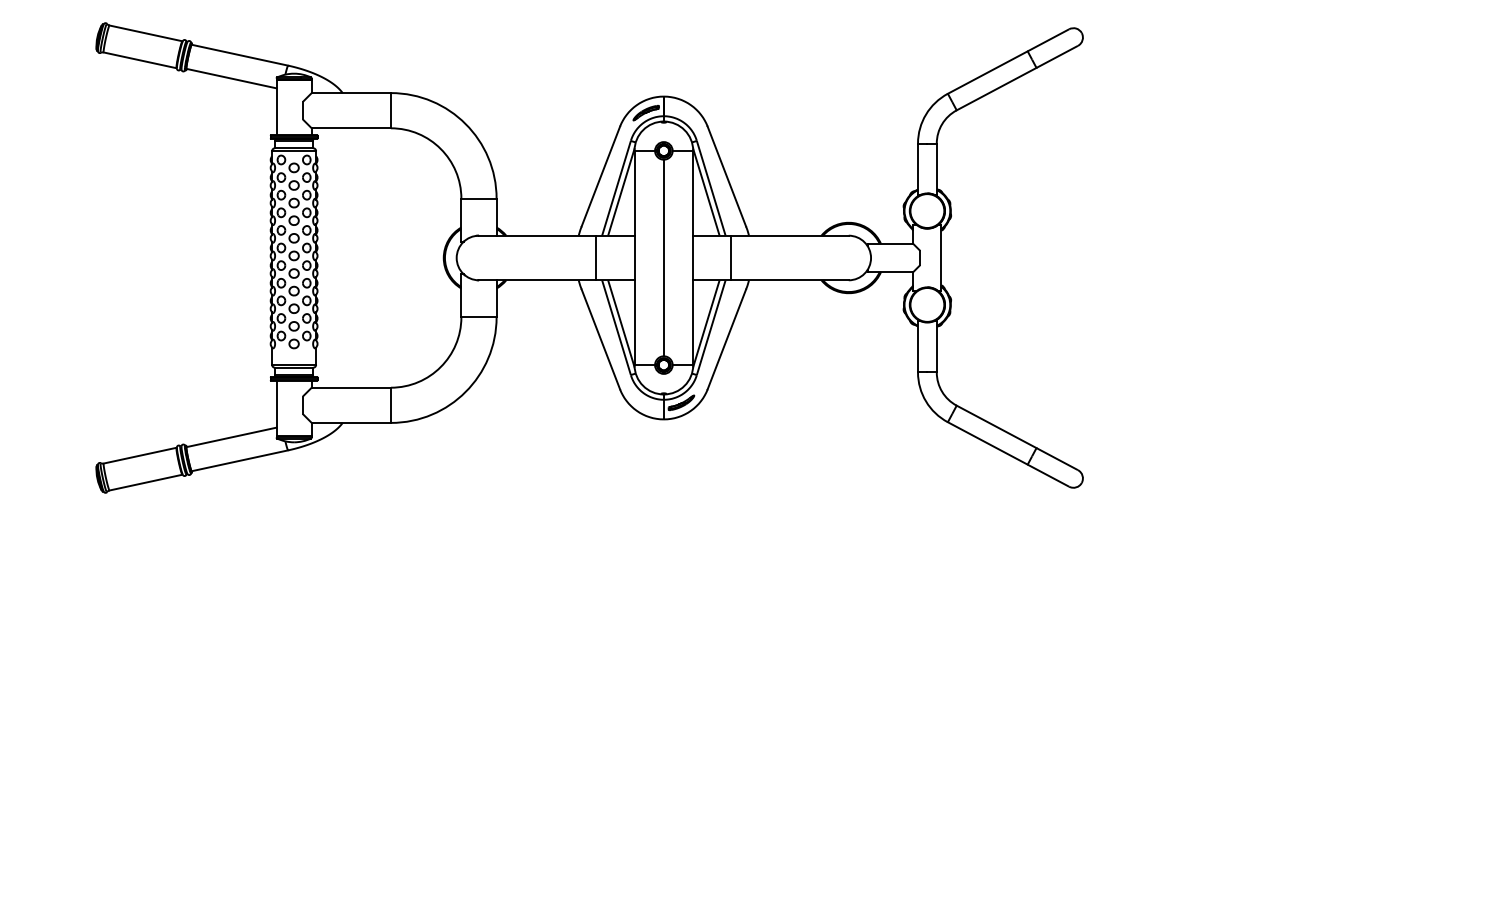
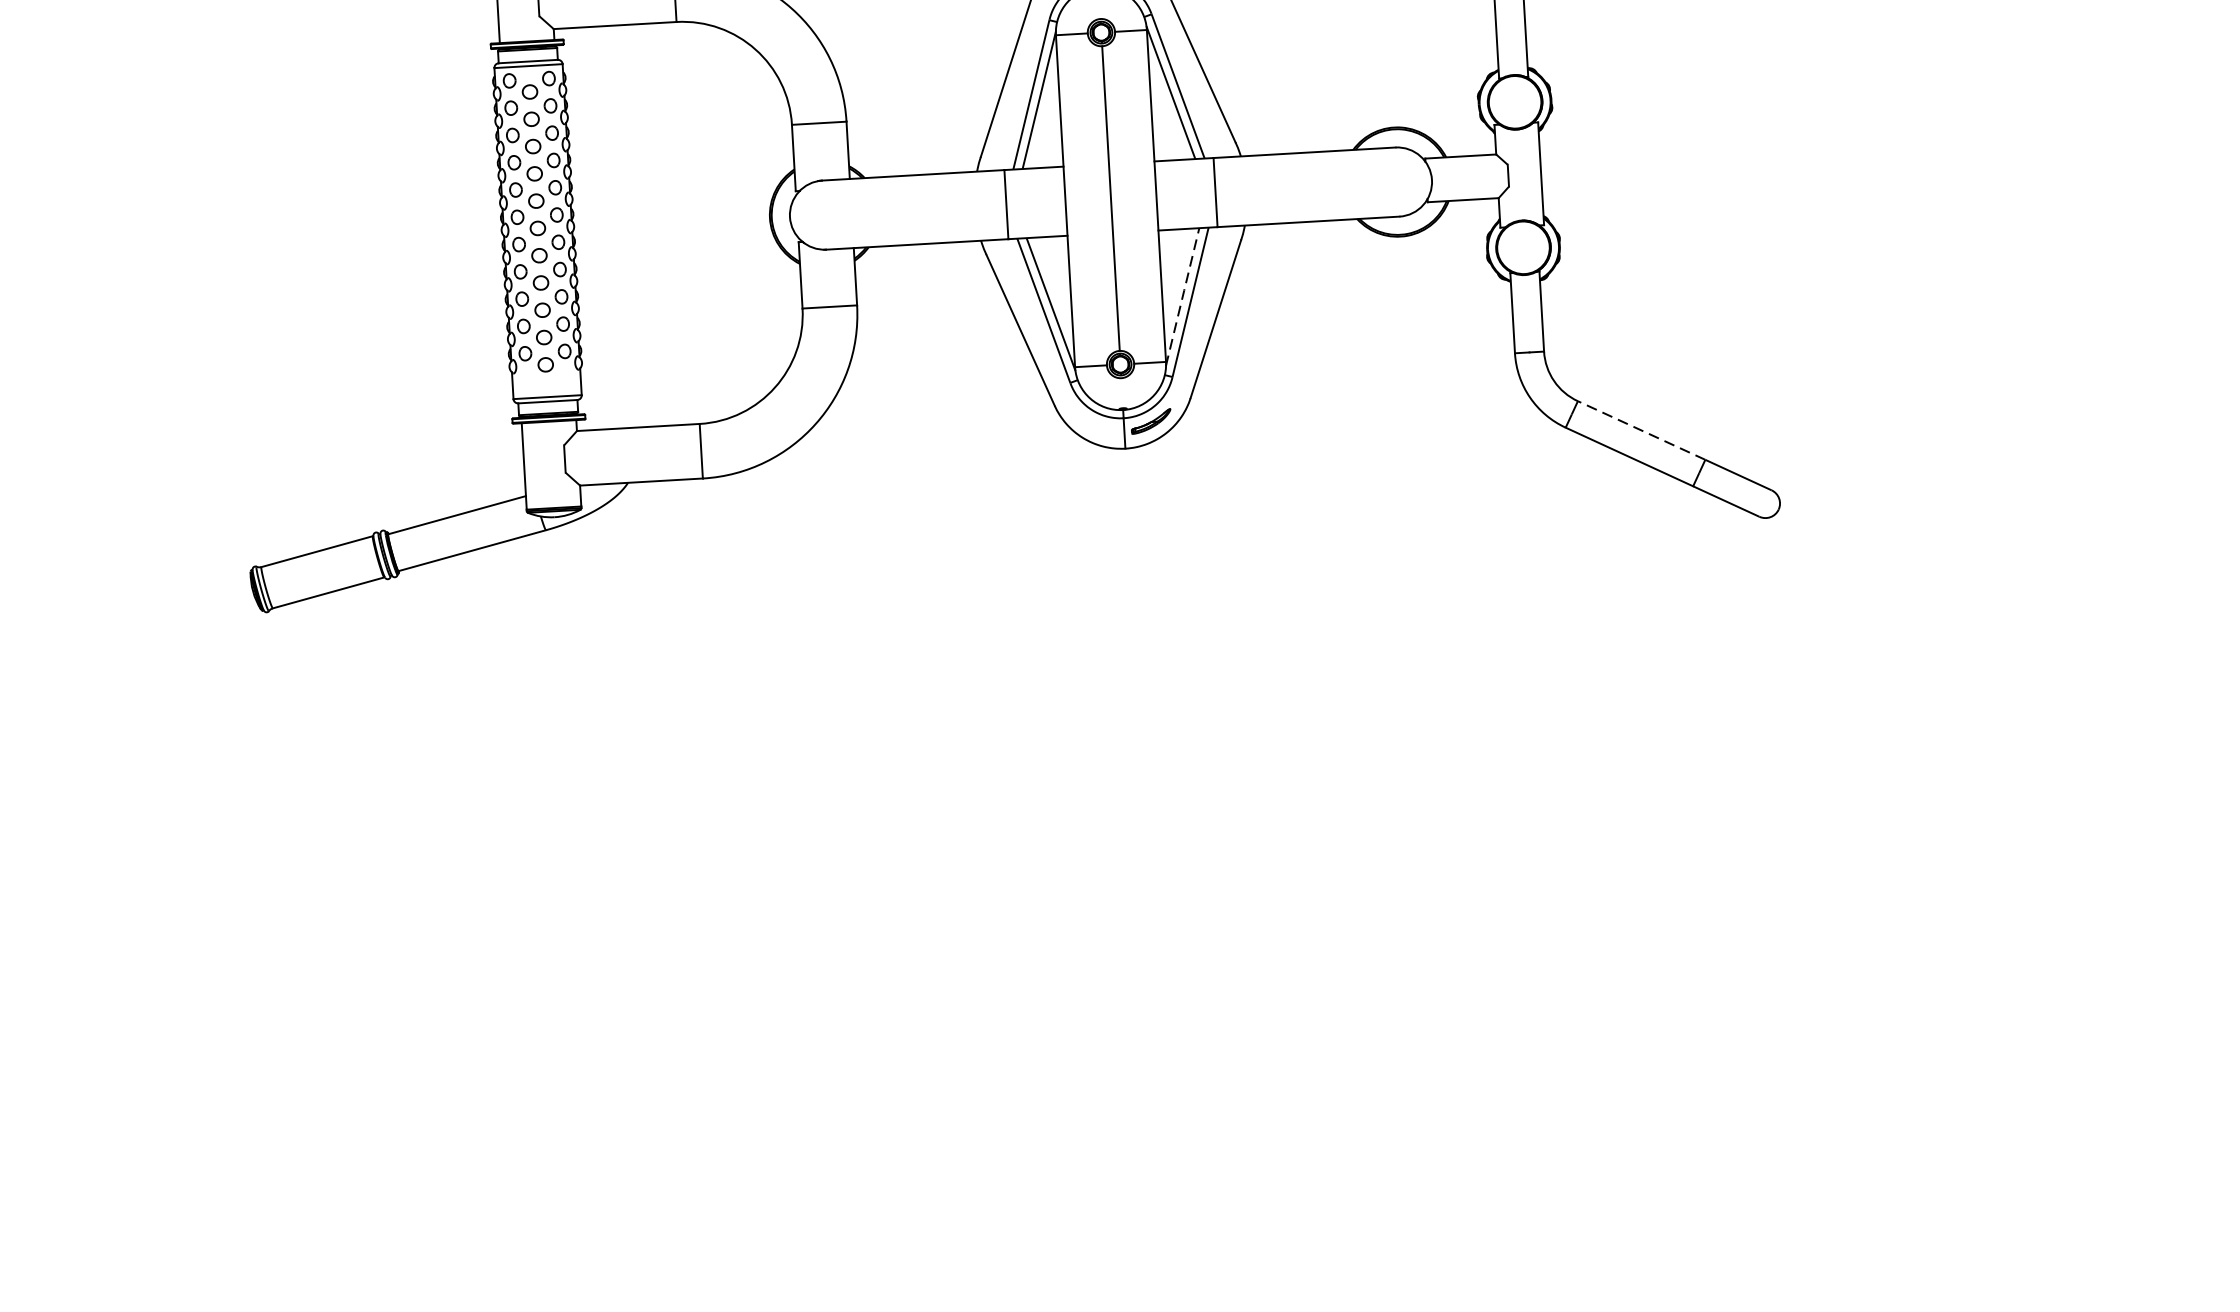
line: (706, 323) -> (1182, 296), solid -> dashed
line: (996, 426) -> (1641, 429), solid -> dashed

